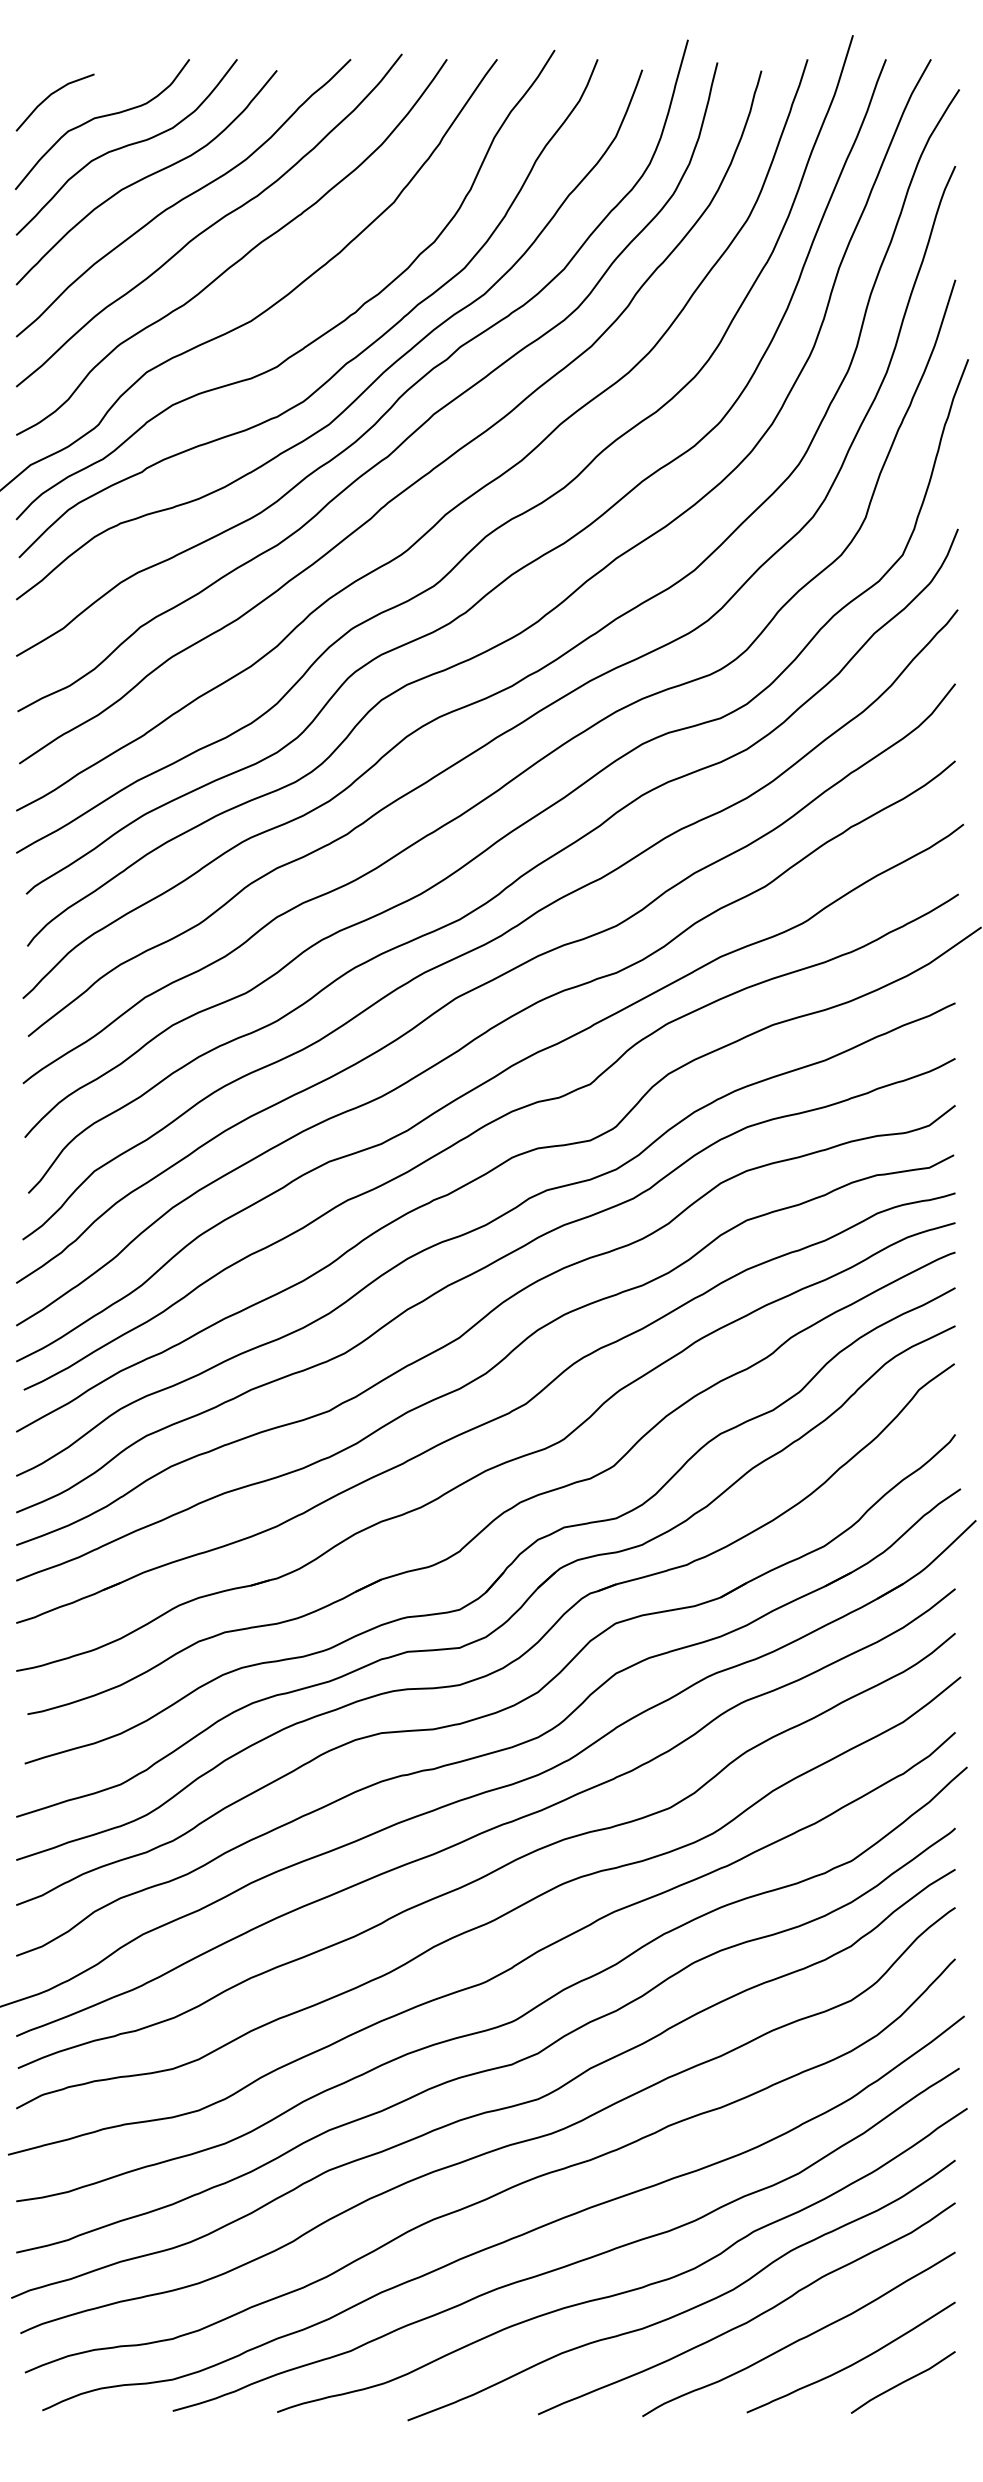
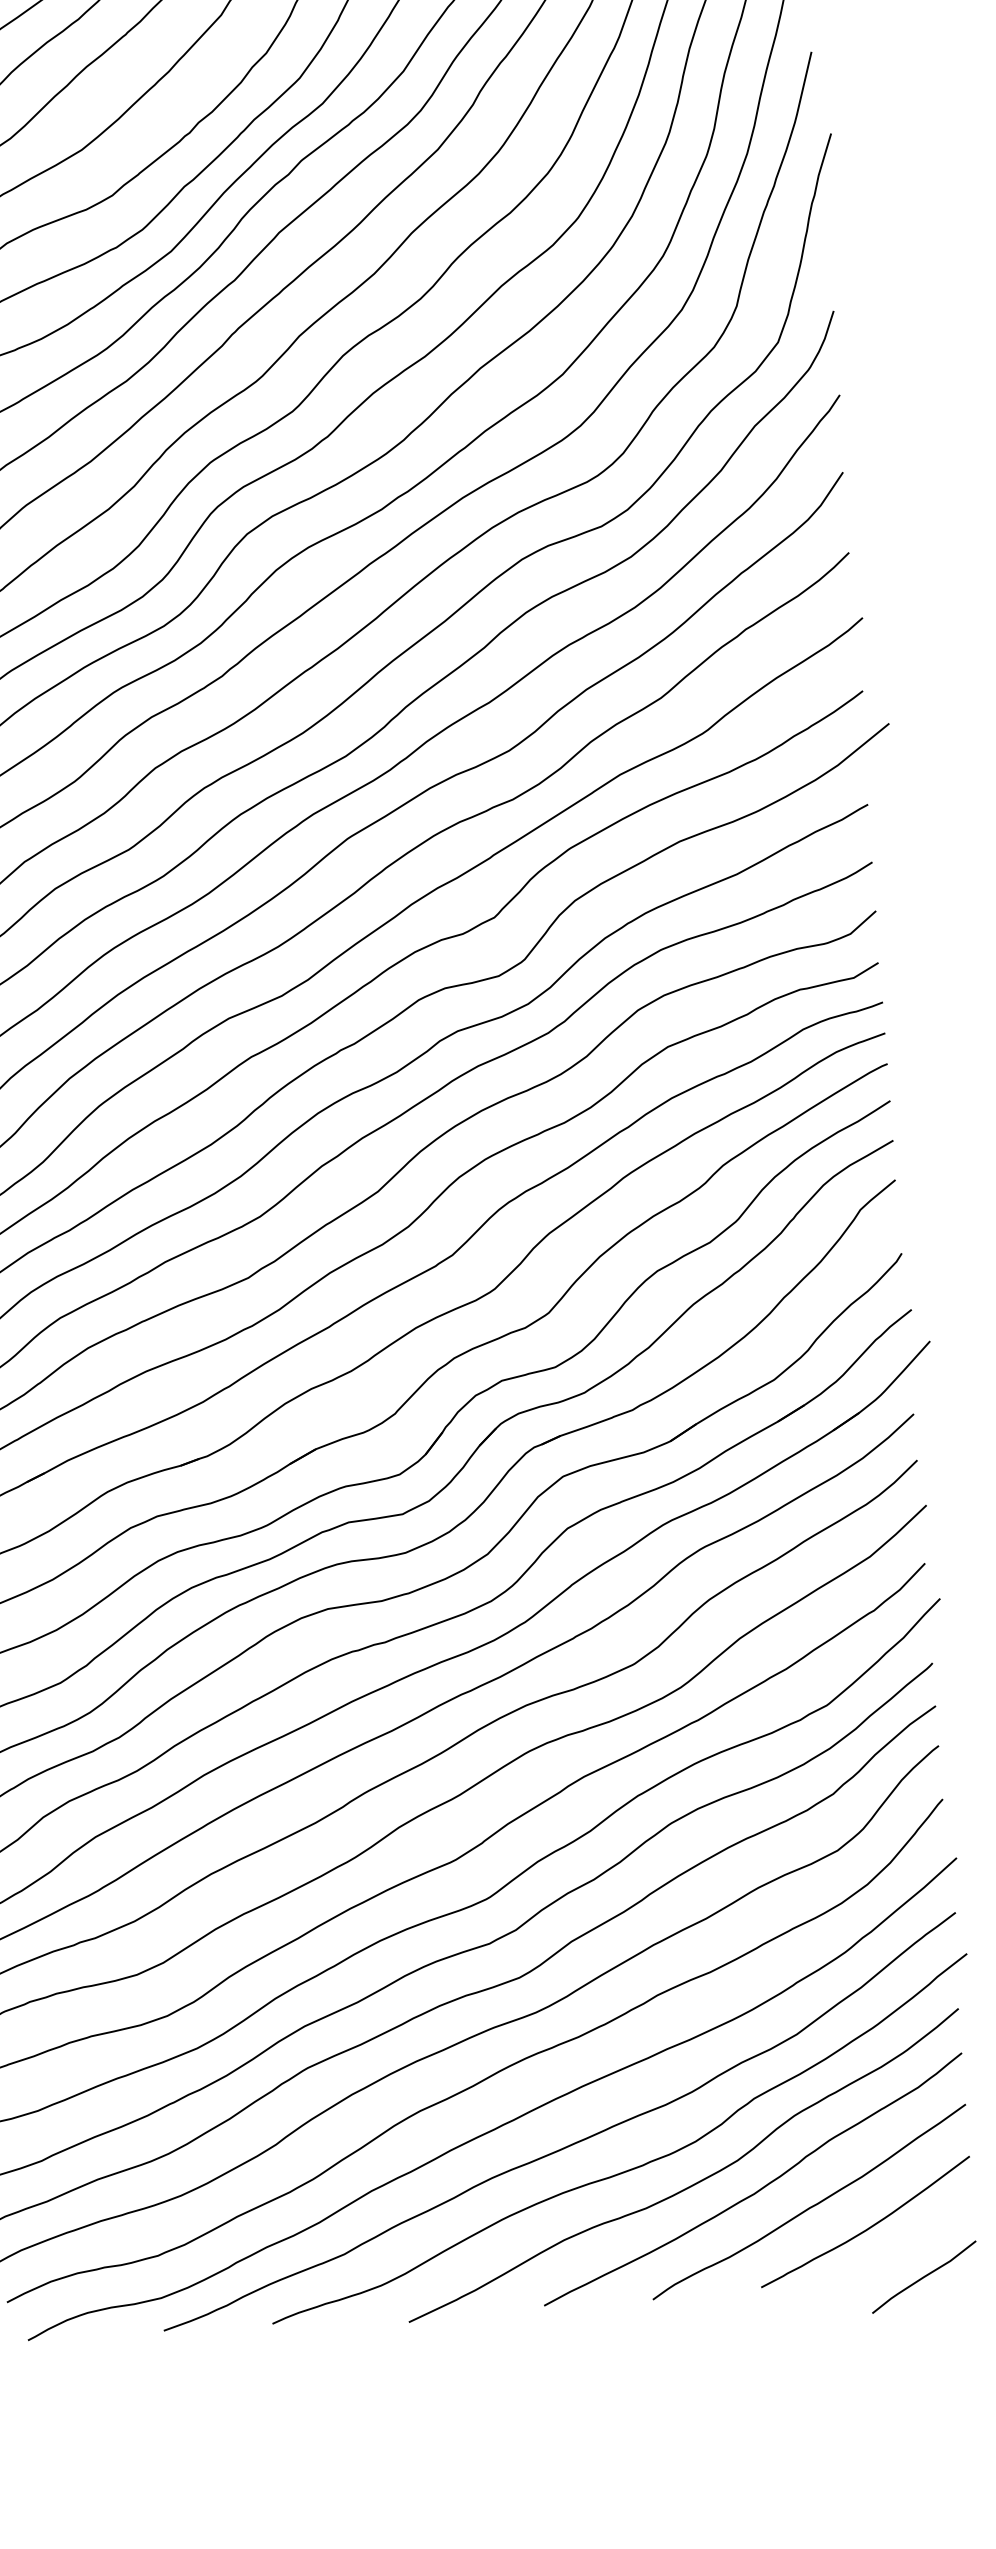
curve: (902, 2382) -> (923, 2277), moved

